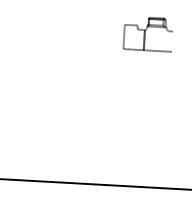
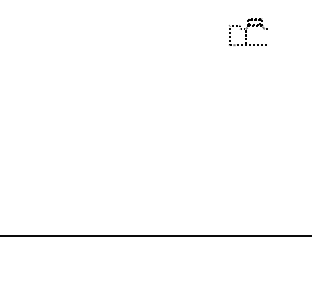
part: (148, 33) -> (248, 31), size x0.6

